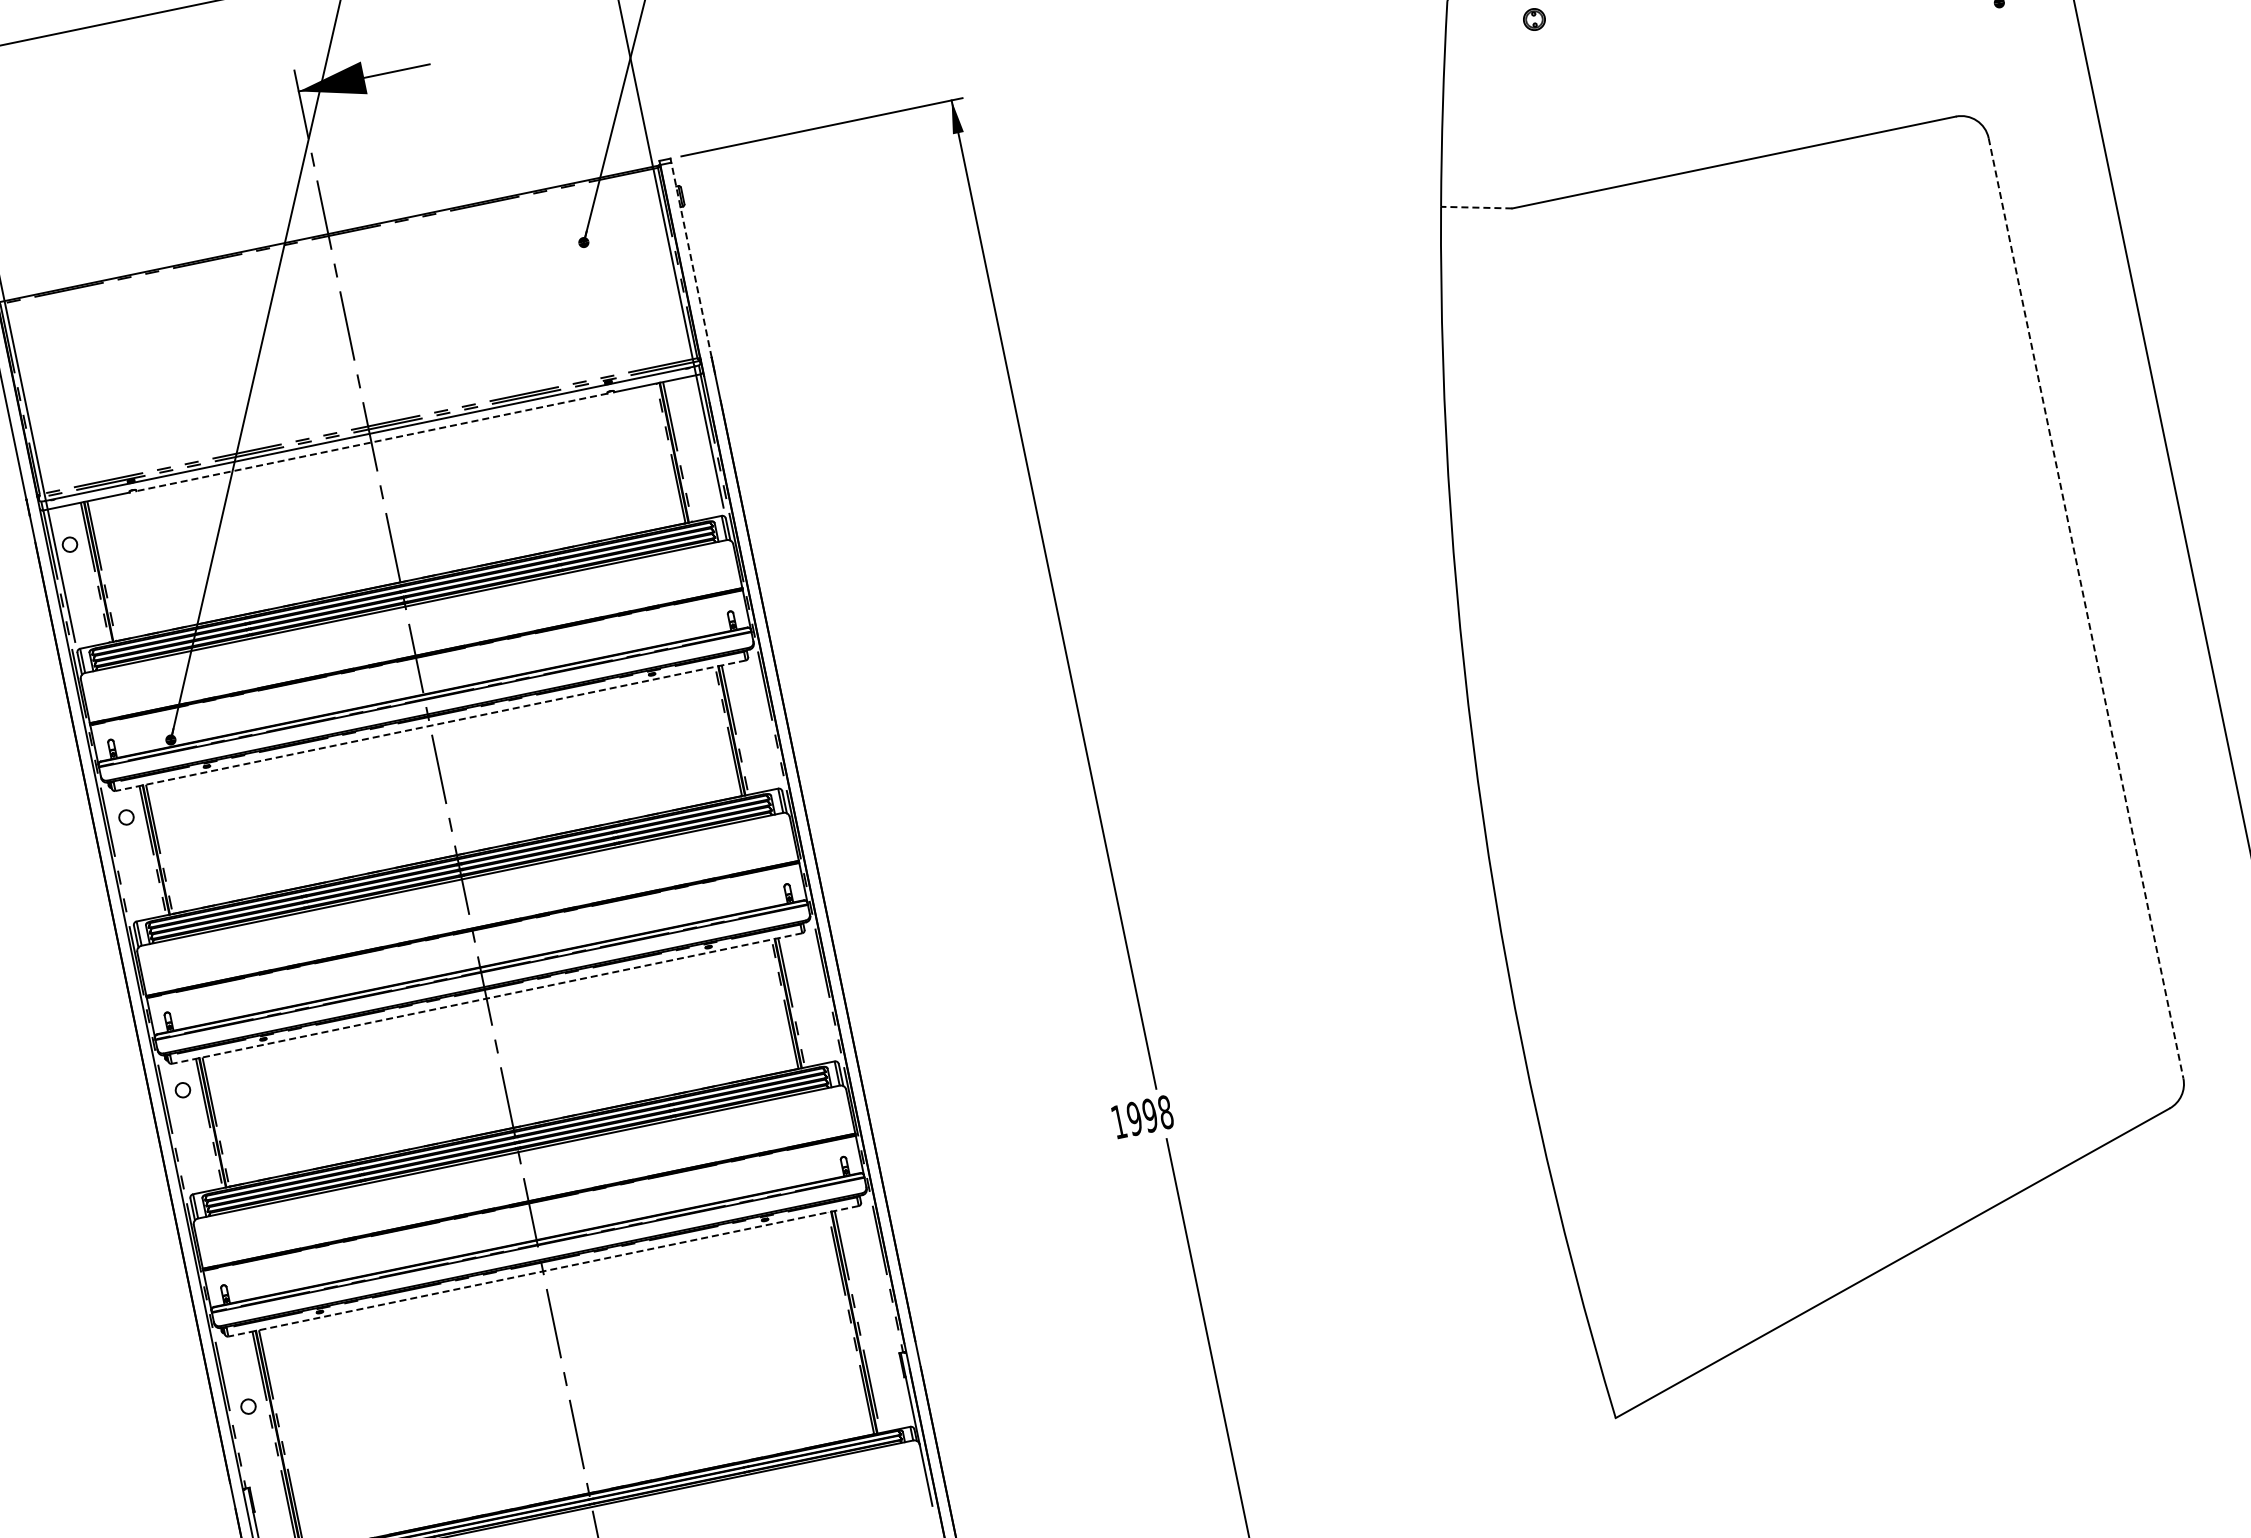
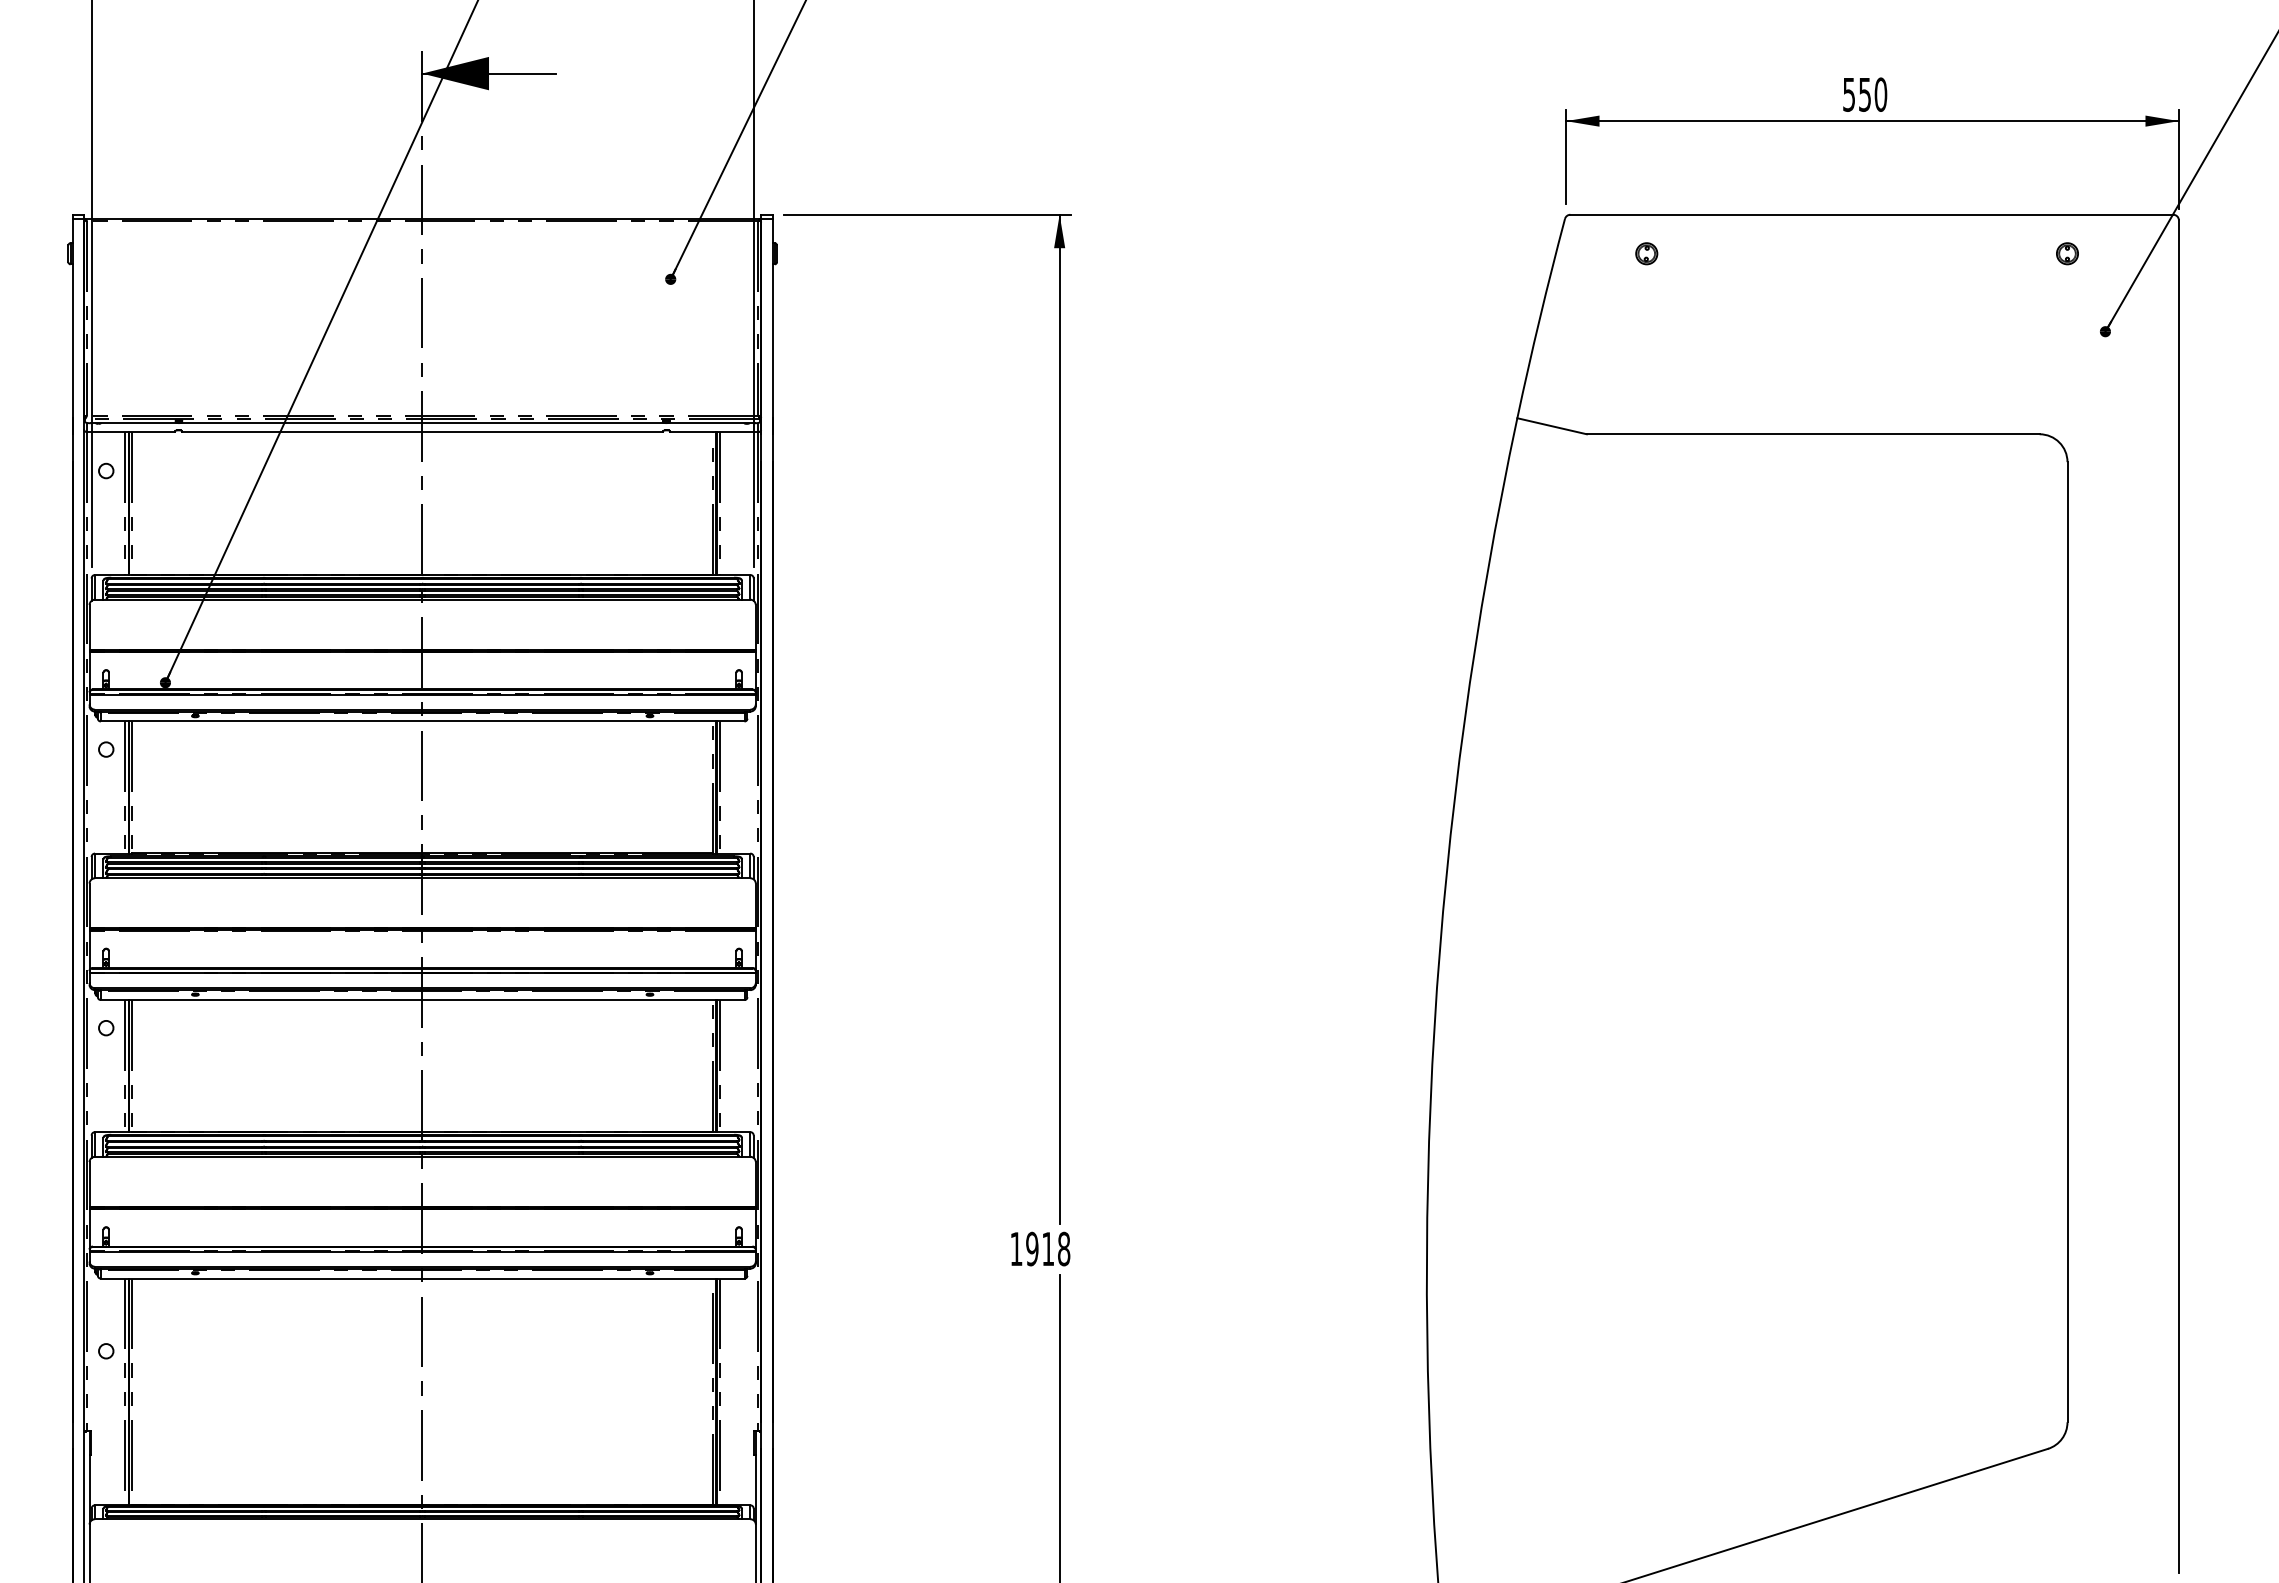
line: (1477, 207) -> (1552, 426), dashed -> solid
line: (691, 260) -> (772, 318), dashed -> solid
line: (371, 442) -> (422, 432), dashed -> solid
line: (2086, 608) -> (2067, 942), dashed -> solid
line: (430, 725) -> (422, 721), dashed -> solid
line: (487, 999) -> (422, 1000), dashed -> solid
text: (1150, 1114) -> (1048, 1248), 1998 -> 1918
line: (543, 1271) -> (422, 1278), dashed -> solid

